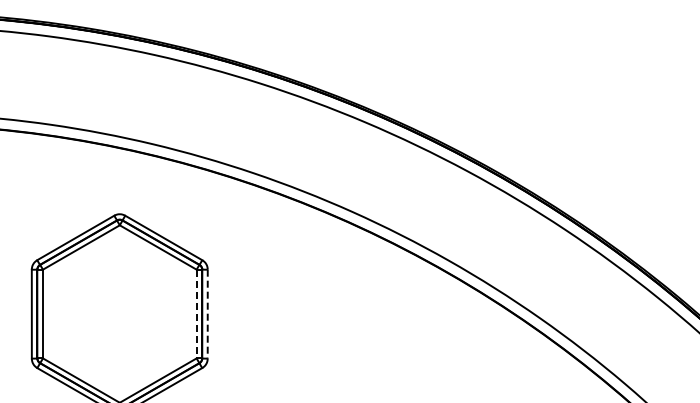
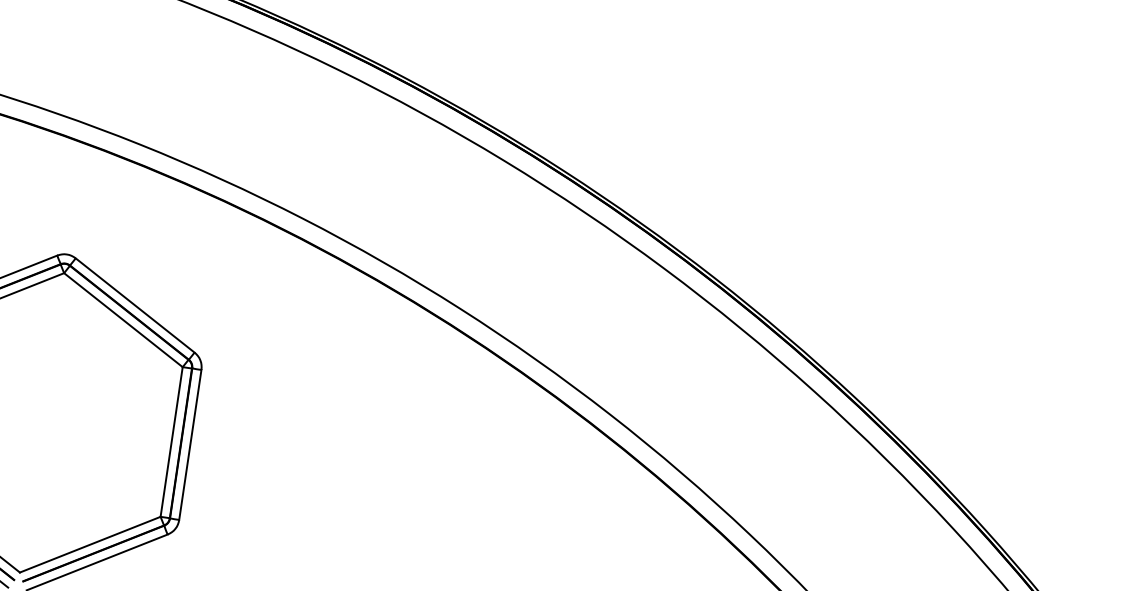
line: (196, 314) -> (171, 442), dashed -> solid
line: (207, 314) -> (189, 445), dashed -> solid

